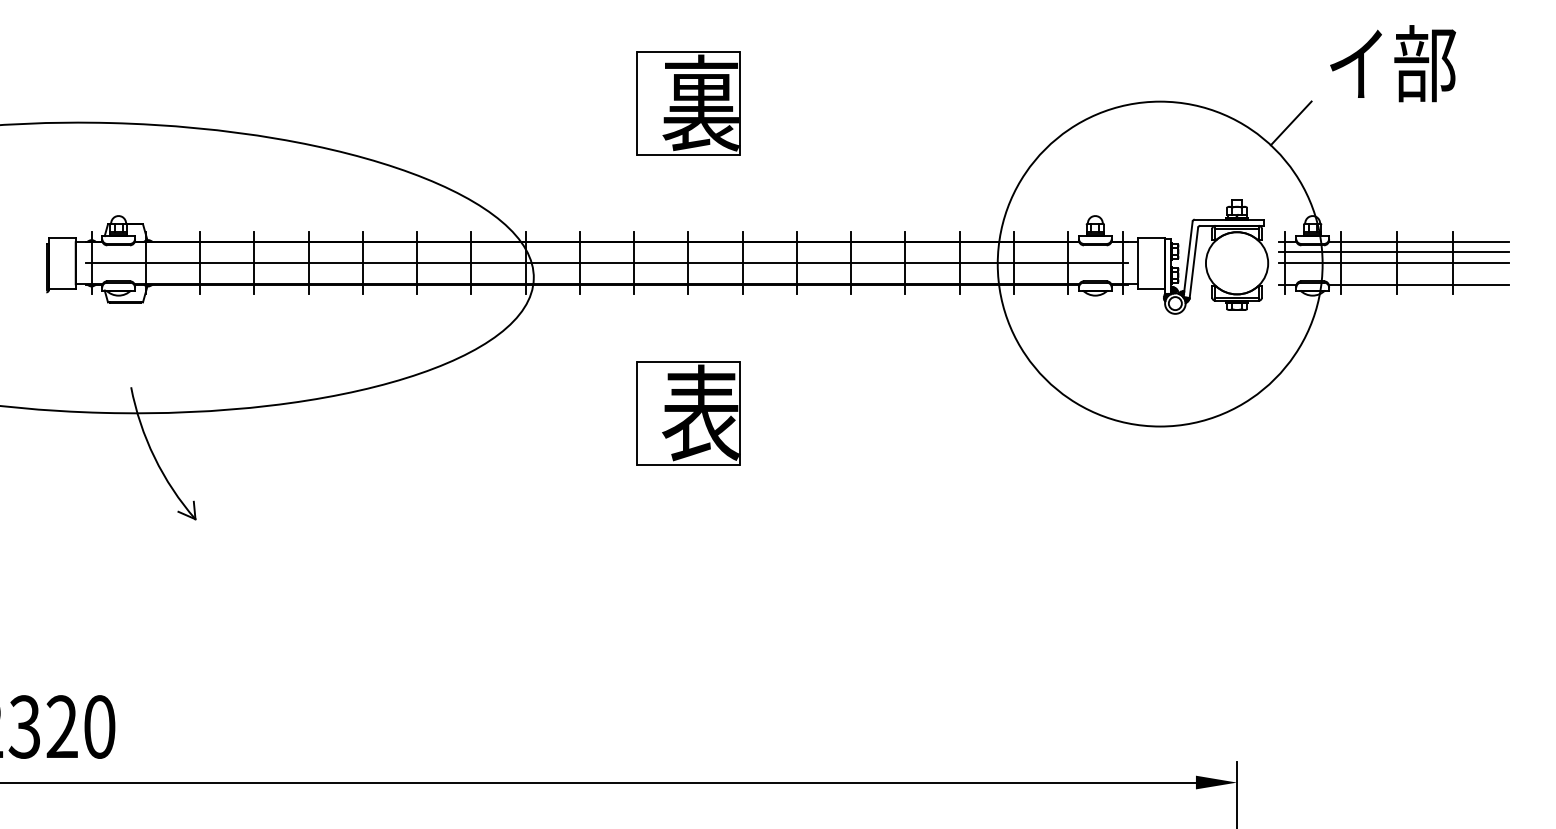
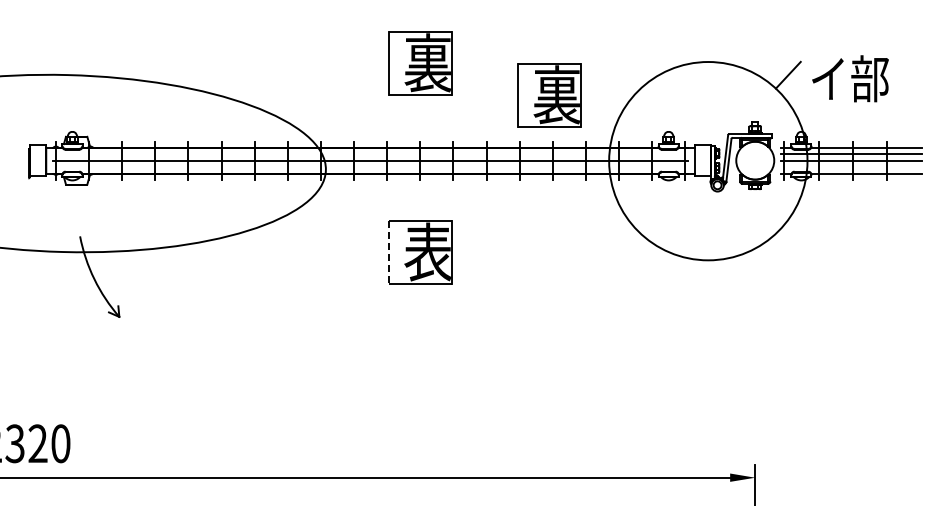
text: (1393, 63) -> (850, 78), moved
part: (900, 156) -> (549, 95), added
line: (637, 413) -> (389, 252), solid -> dashed

